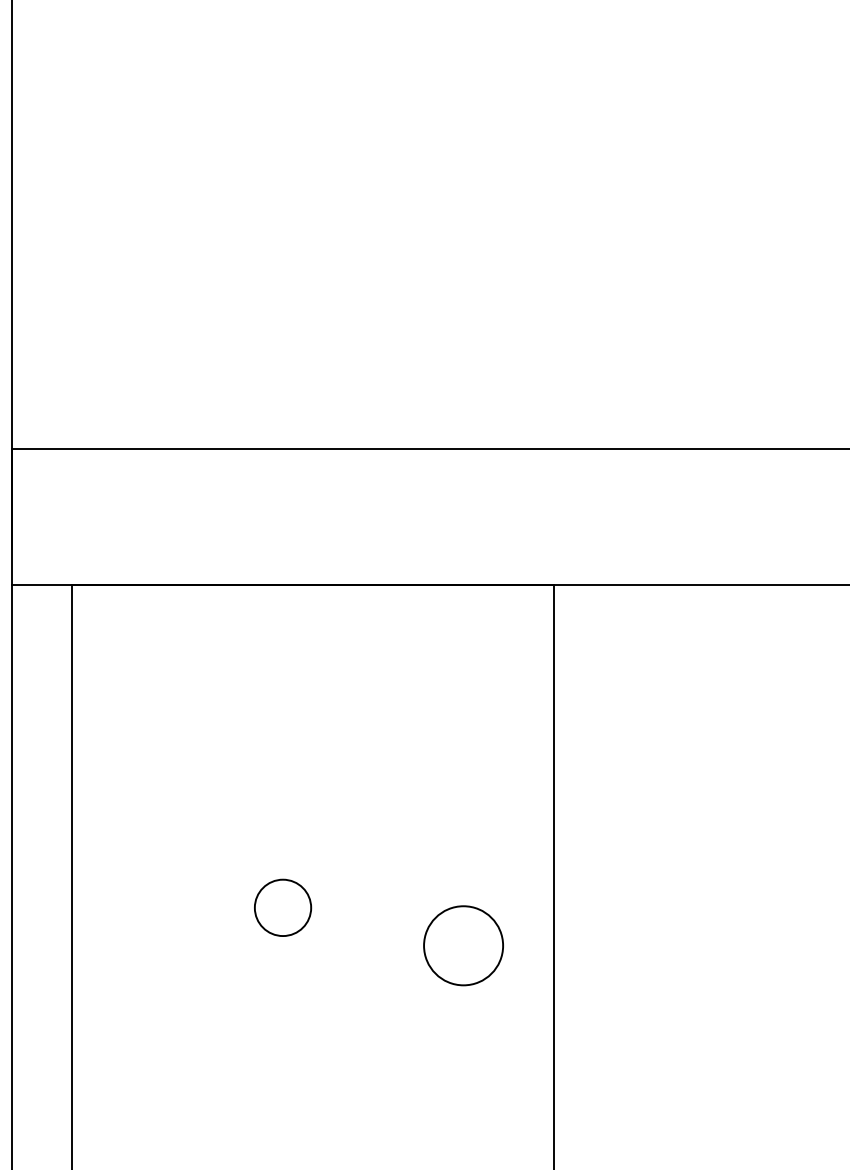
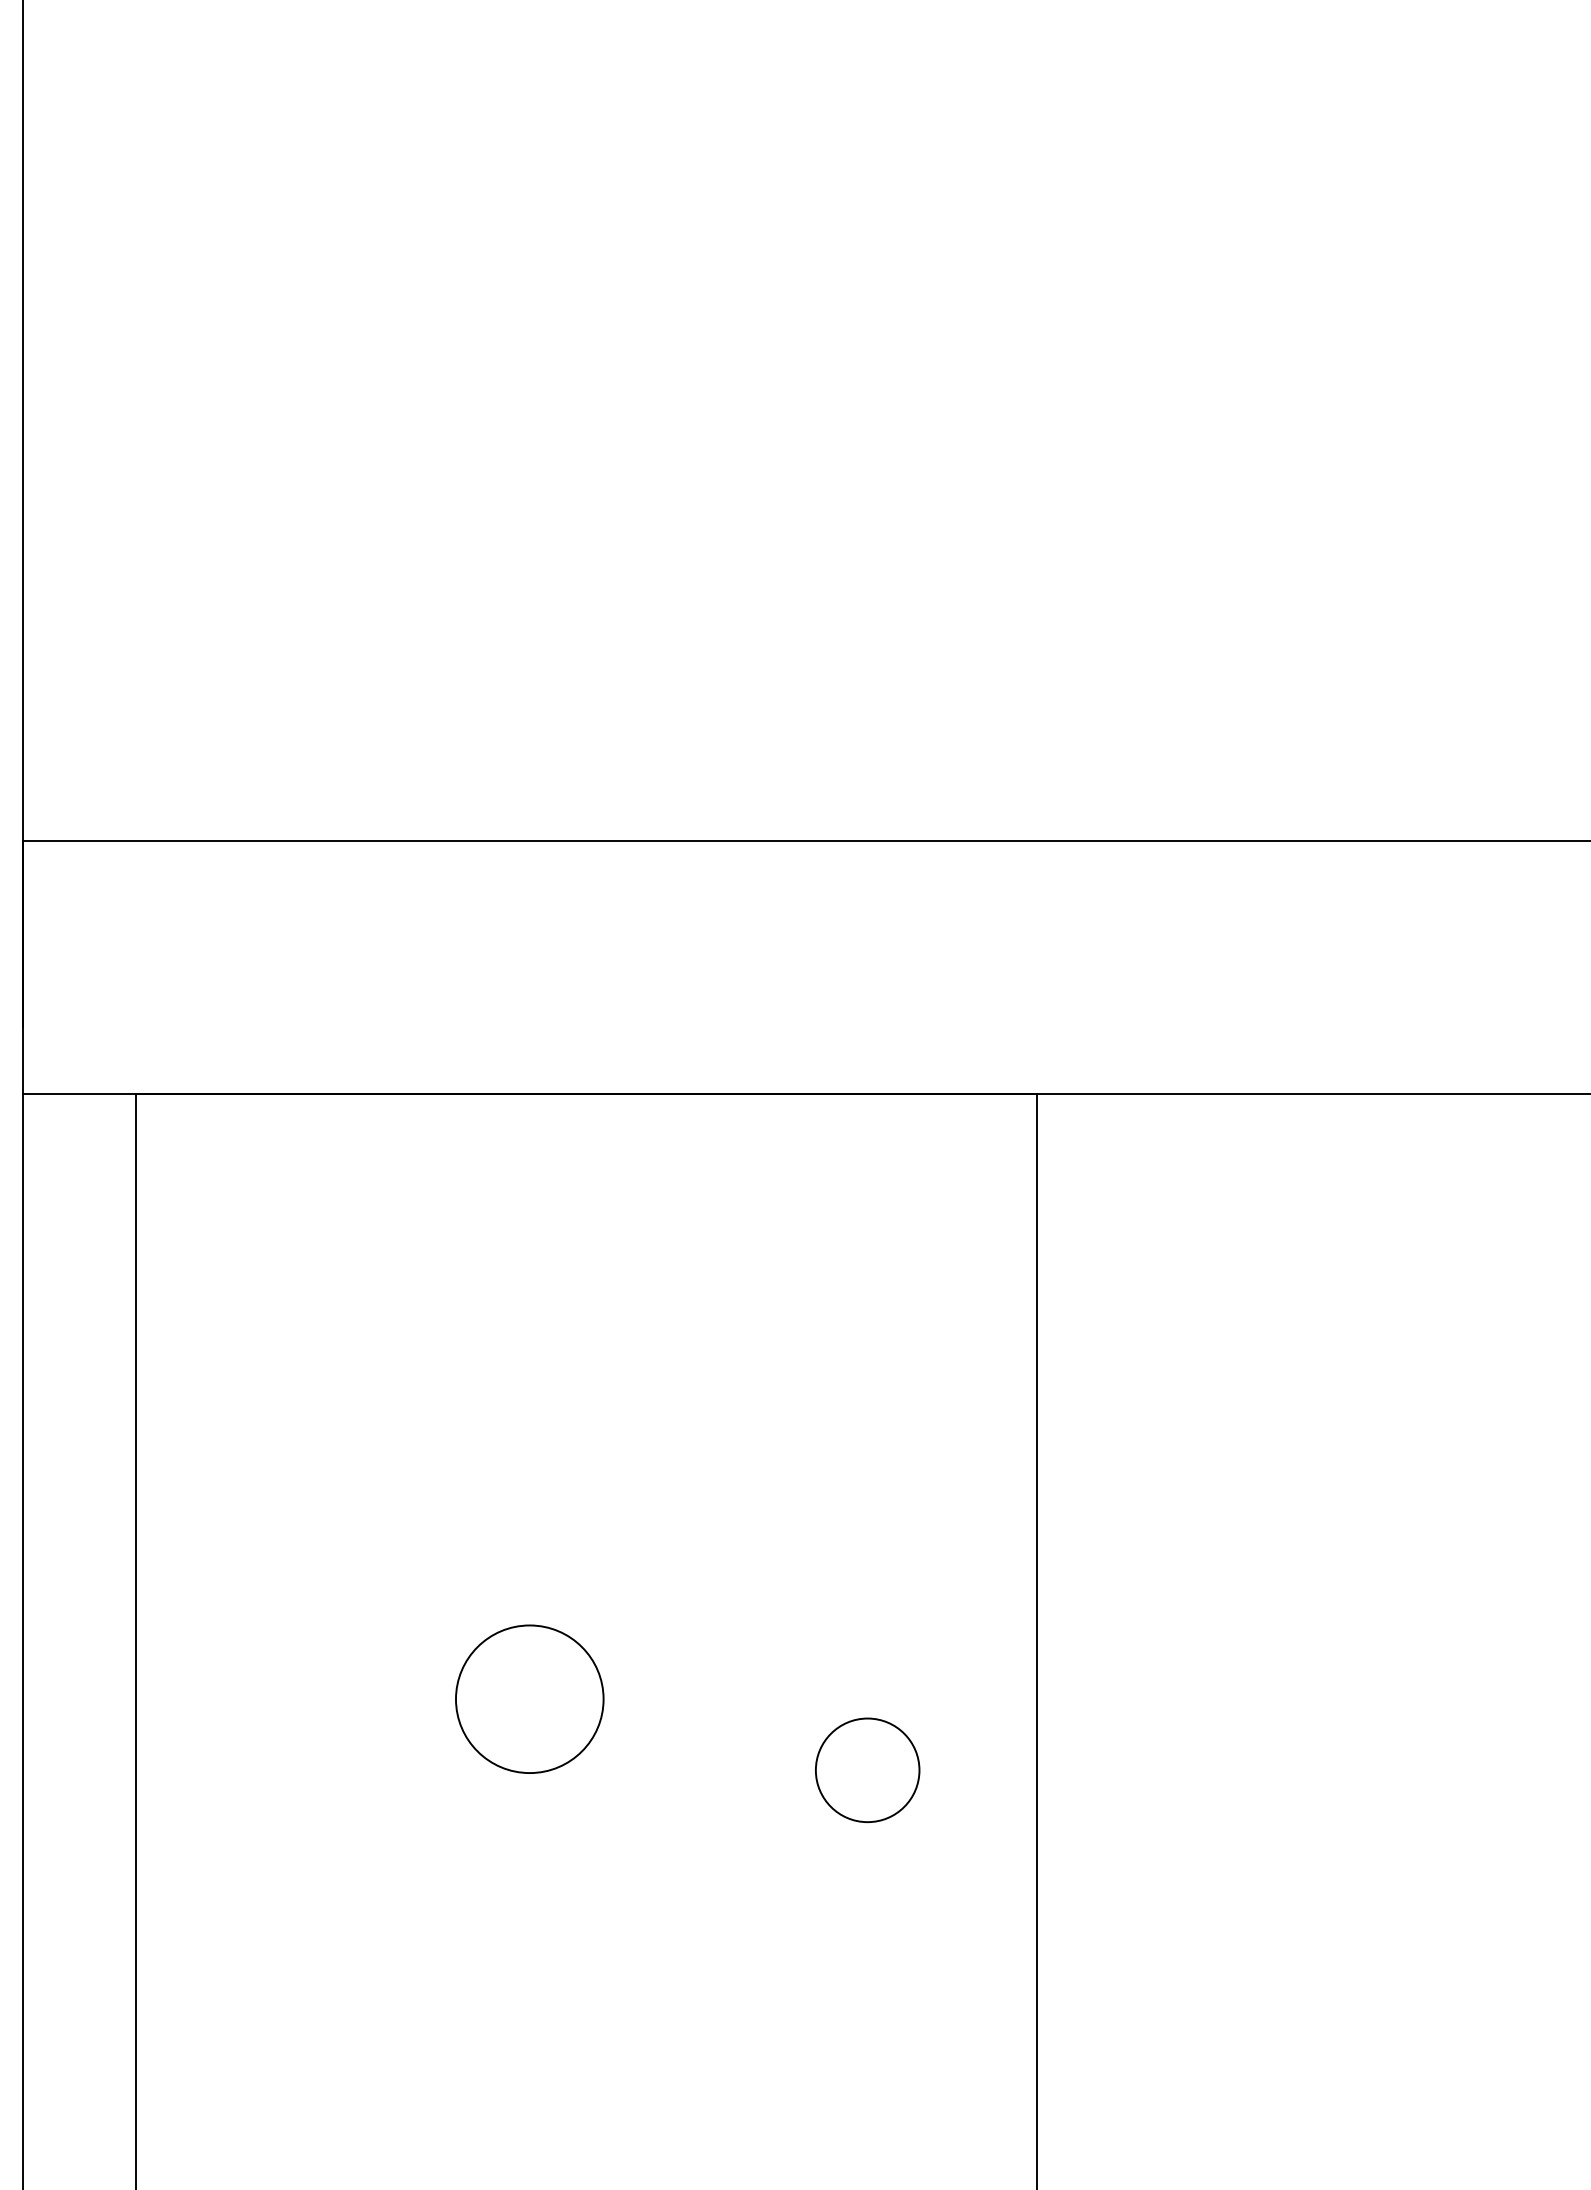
circle: (282, 907) -> (528, 1698), size x1.4
circle: (463, 945) -> (867, 1769), size x0.7

